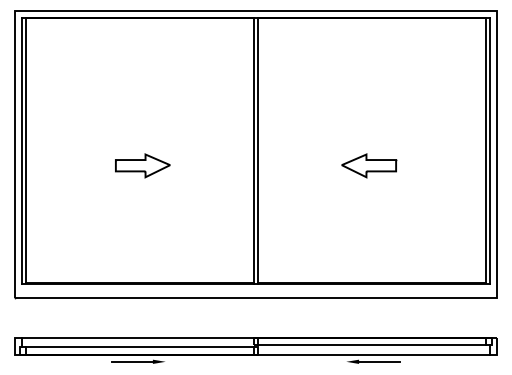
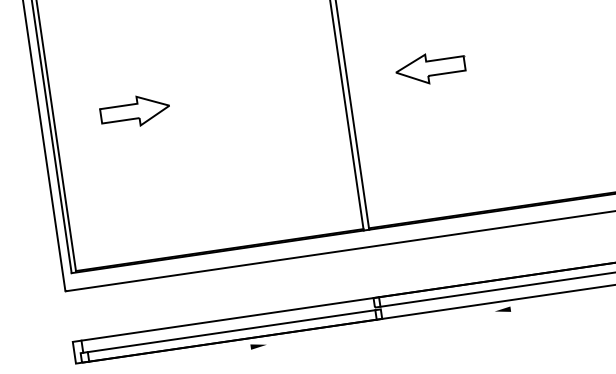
part: (142, 165) -> (134, 111), moved
part: (369, 165) -> (431, 67), moved
line: (132, 361) -> (224, 350), removed
line: (379, 361) -> (536, 305), removed

